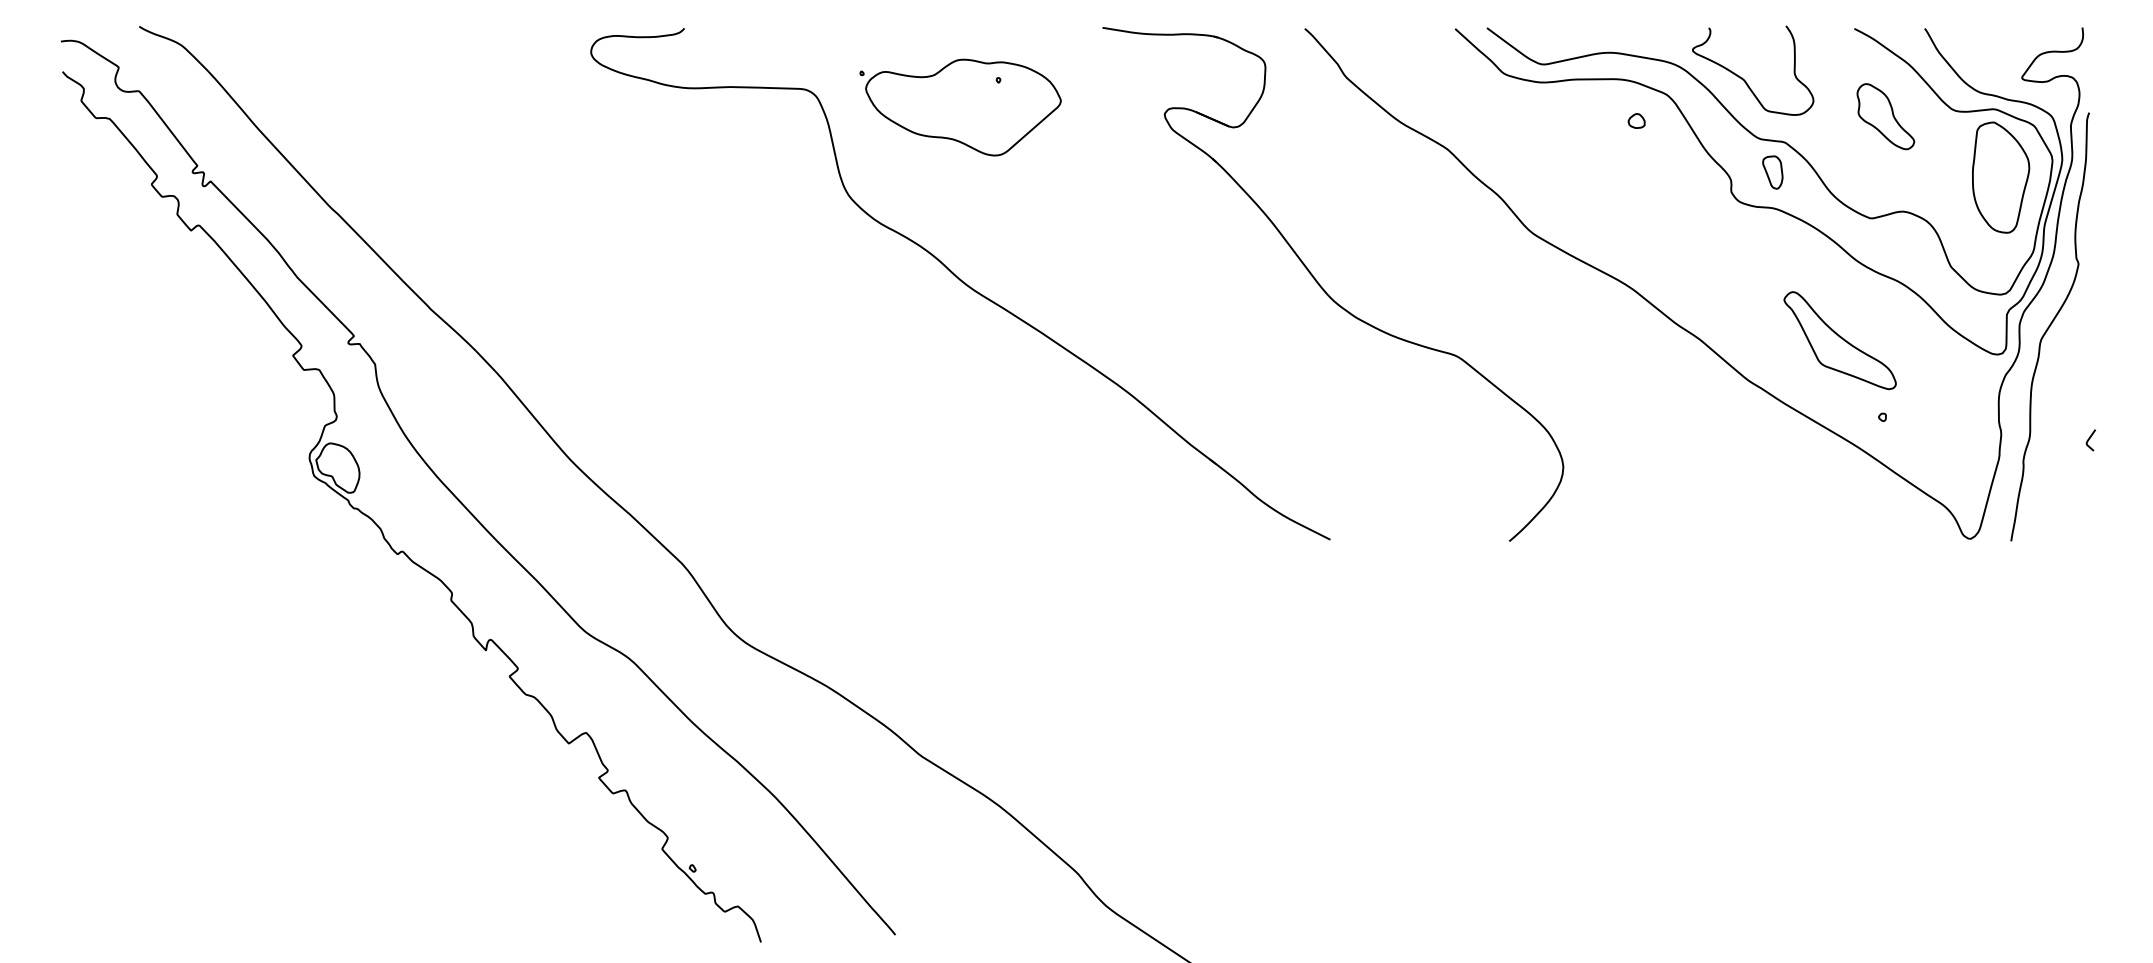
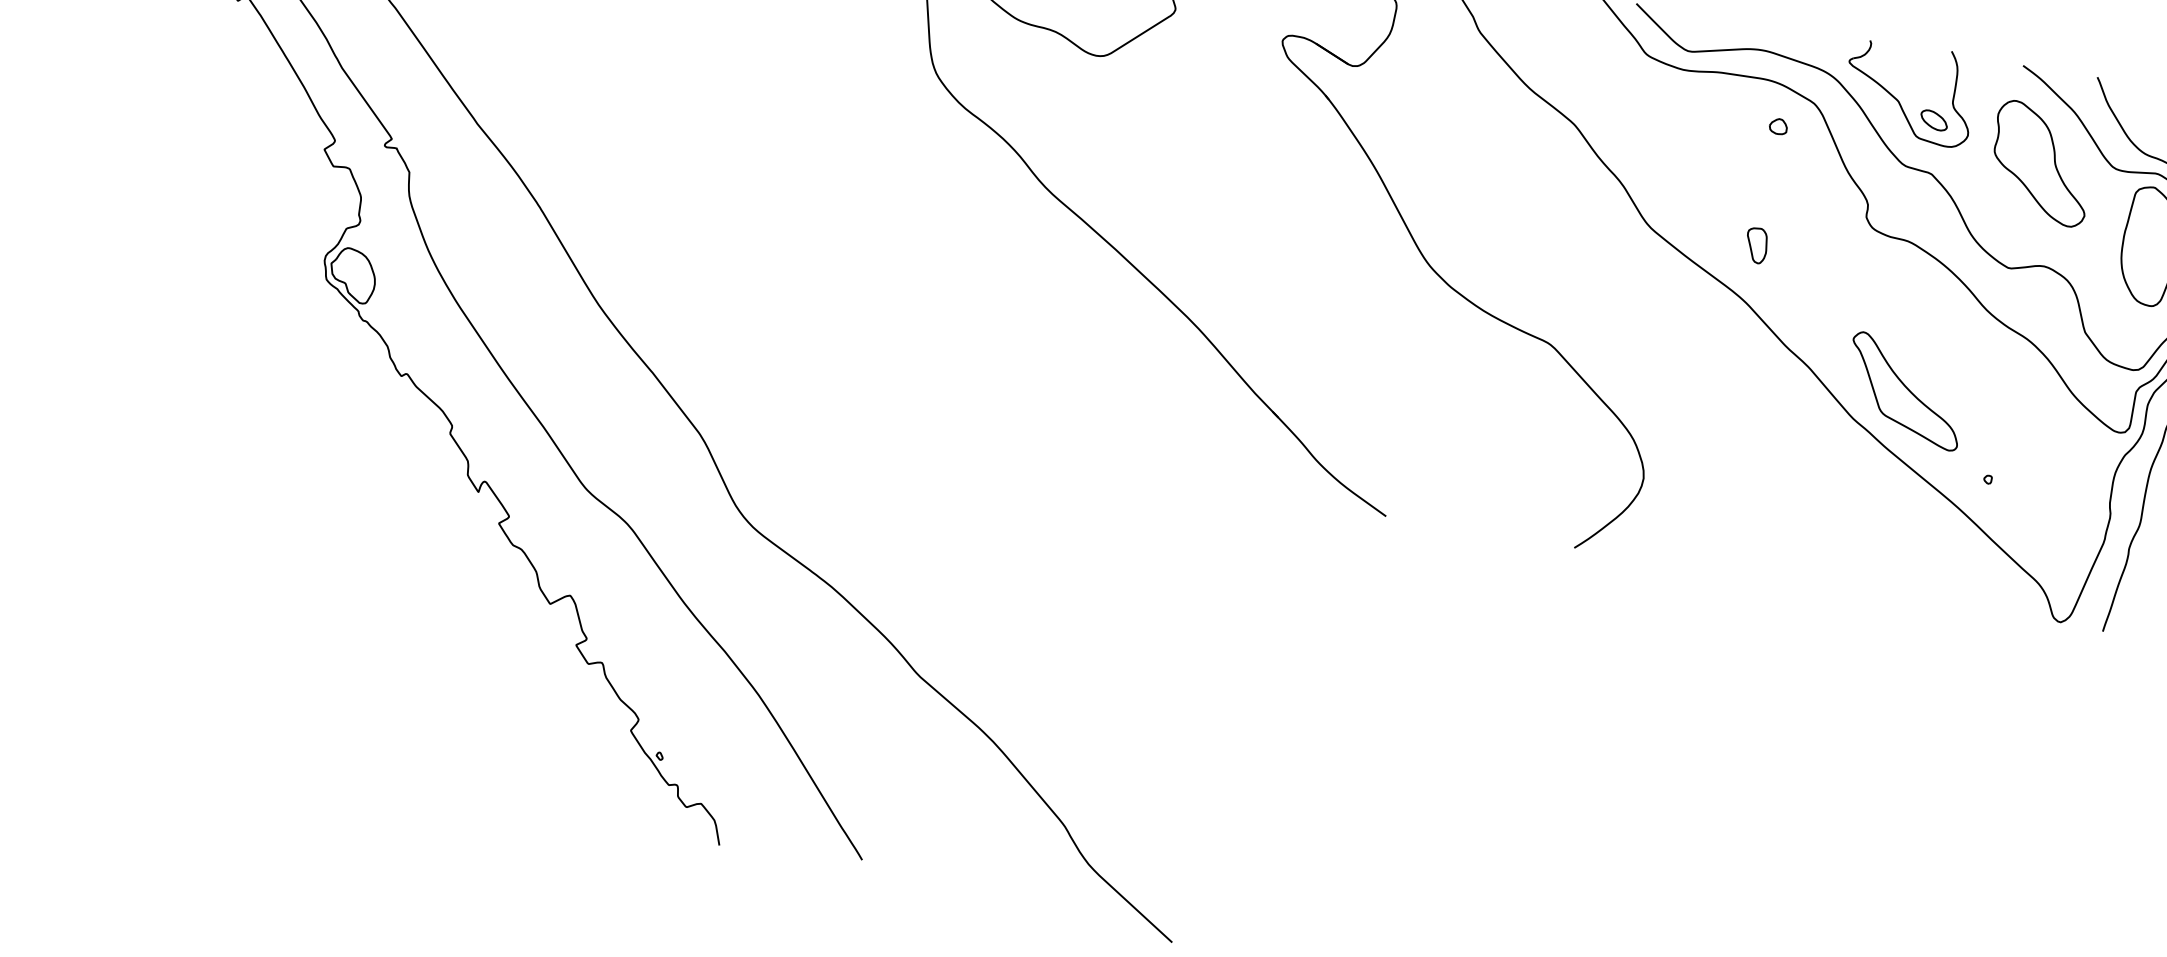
part: (1779, 92) -> (1933, 120), added
part: (1885, 116) -> (2041, 163), size x1.67
part: (1772, 172) -> (1756, 245), moved
part: (1839, 340) -> (1904, 391), moved

